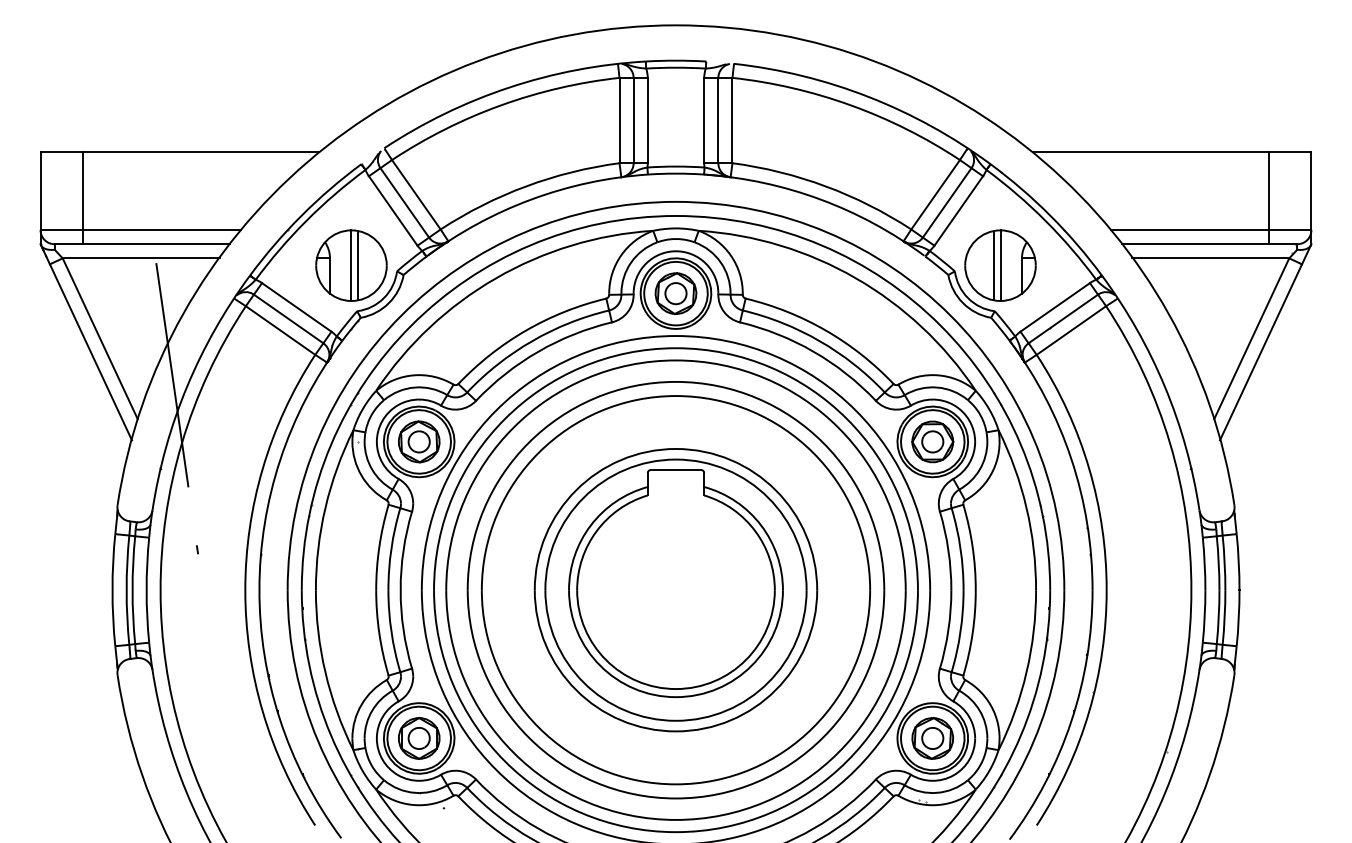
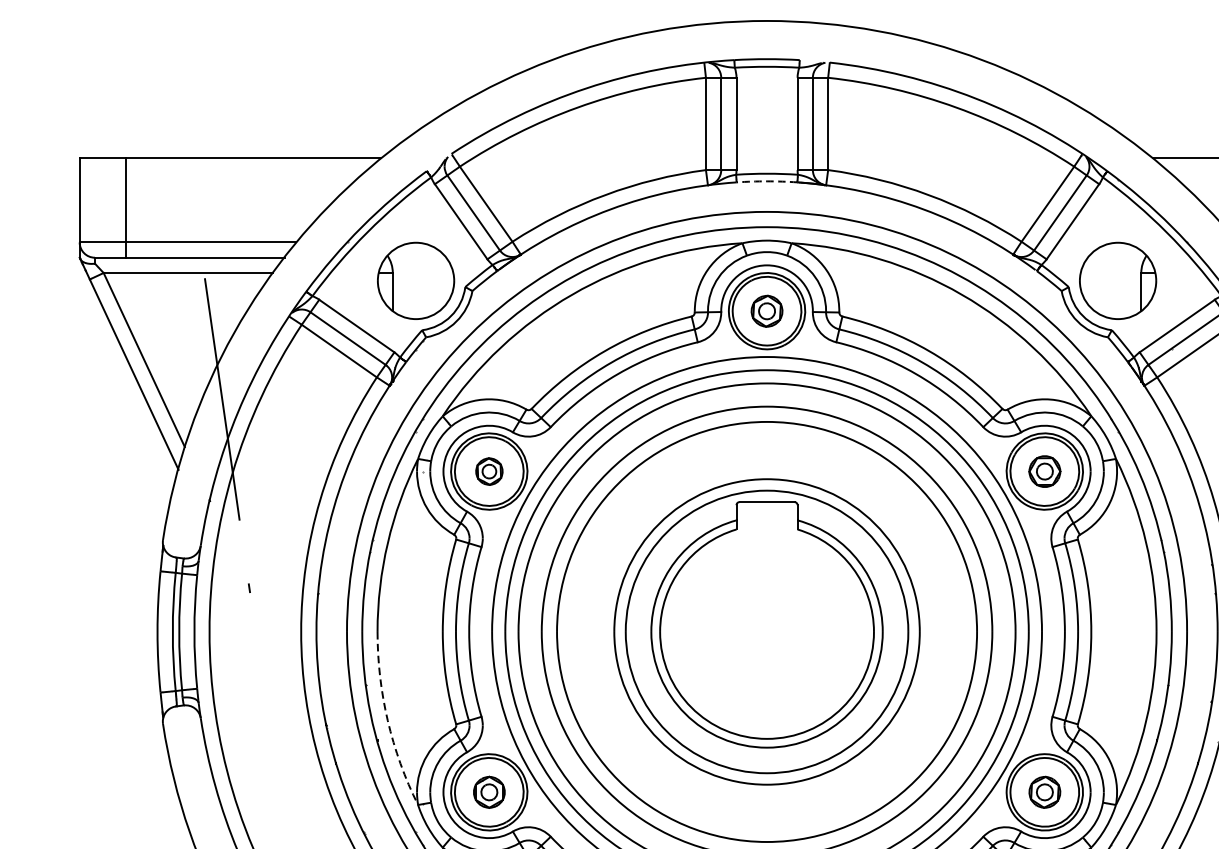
arc: (675, 173) -> (766, 181), solid -> dashed
line: (351, 265) -> (416, 280), removed
line: (358, 265) -> (423, 280), removed
line: (993, 265) -> (1110, 280), removed
line: (1000, 265) -> (1118, 280), removed
part: (675, 293) -> (766, 311), size x0.7
part: (419, 441) -> (489, 471), size x0.6
part: (932, 441) -> (1044, 471), size x0.7
arc: (325, 672) -> (387, 720), solid -> dashed
part: (419, 738) -> (489, 792), size x0.7
part: (932, 738) -> (1044, 792), size x0.7

